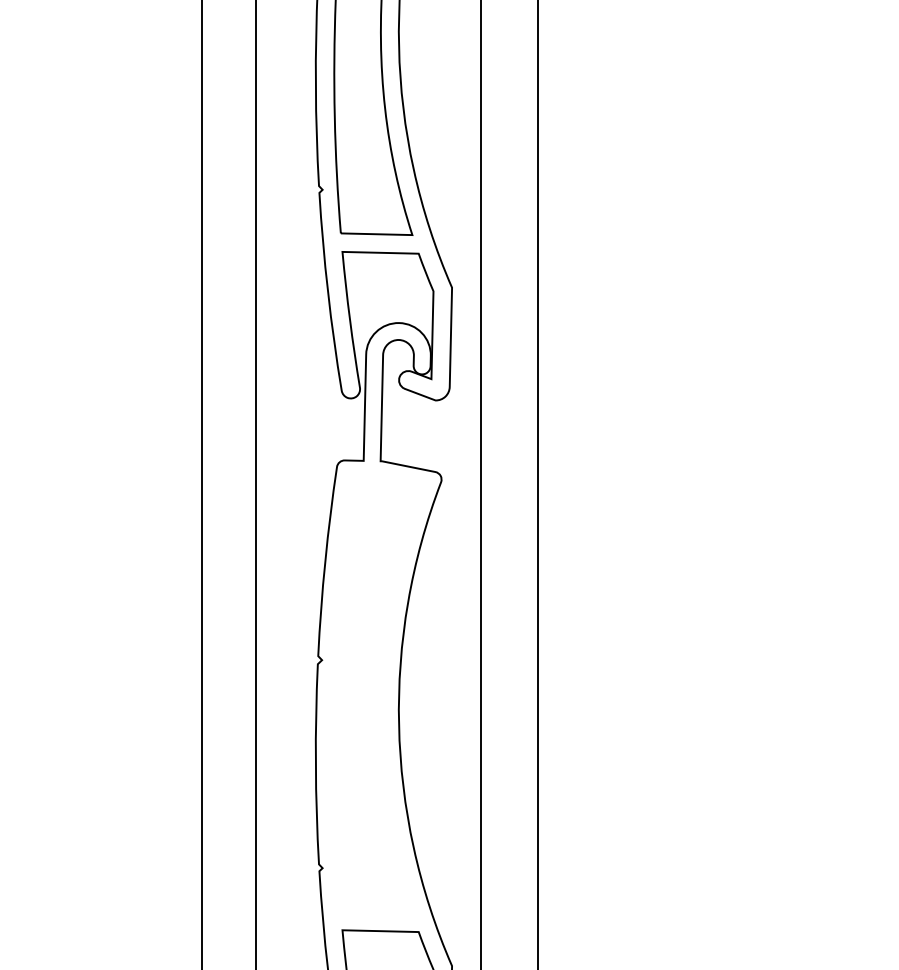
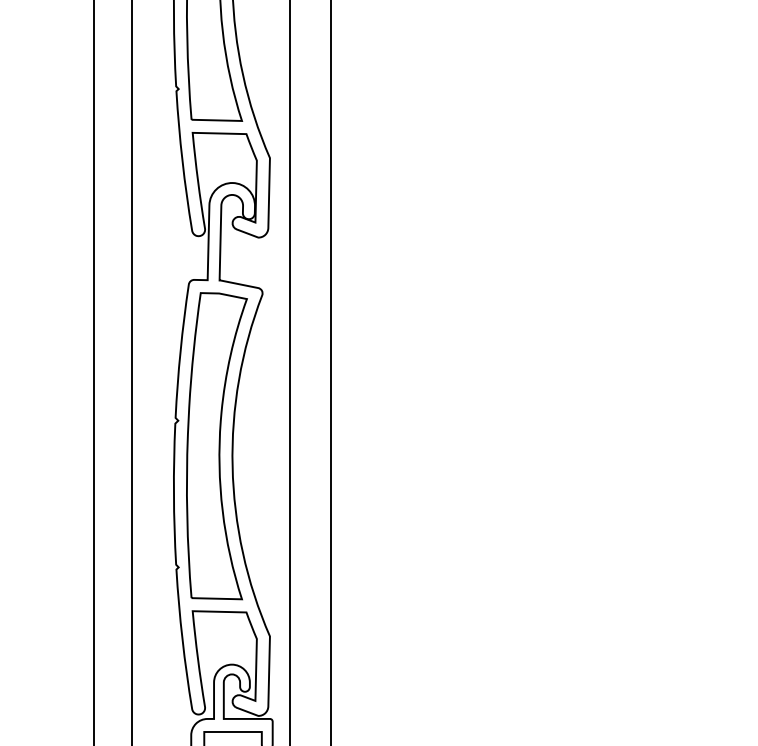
part: (376, 696) -> (216, 446), added

